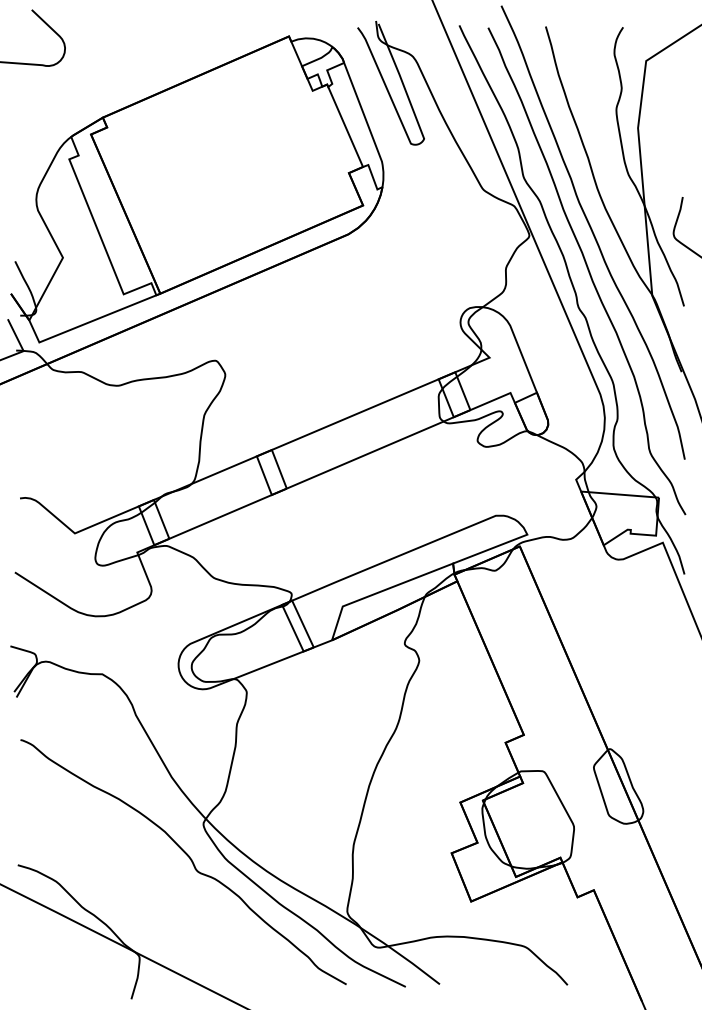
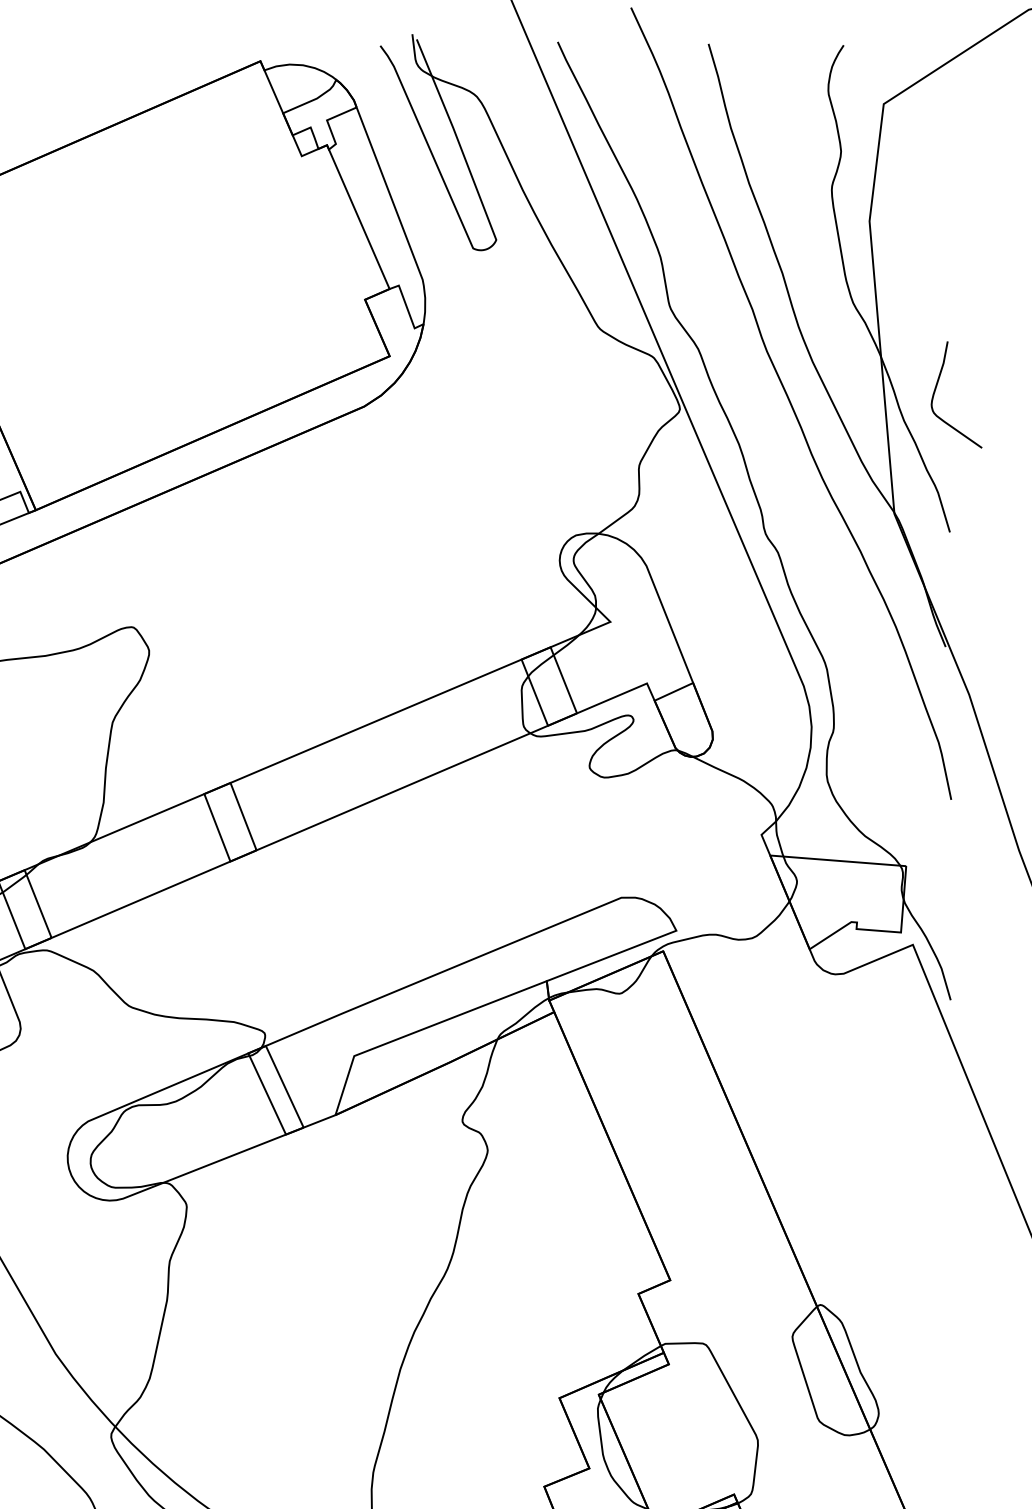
curve: (587, 270) -> (781, 469), removed

